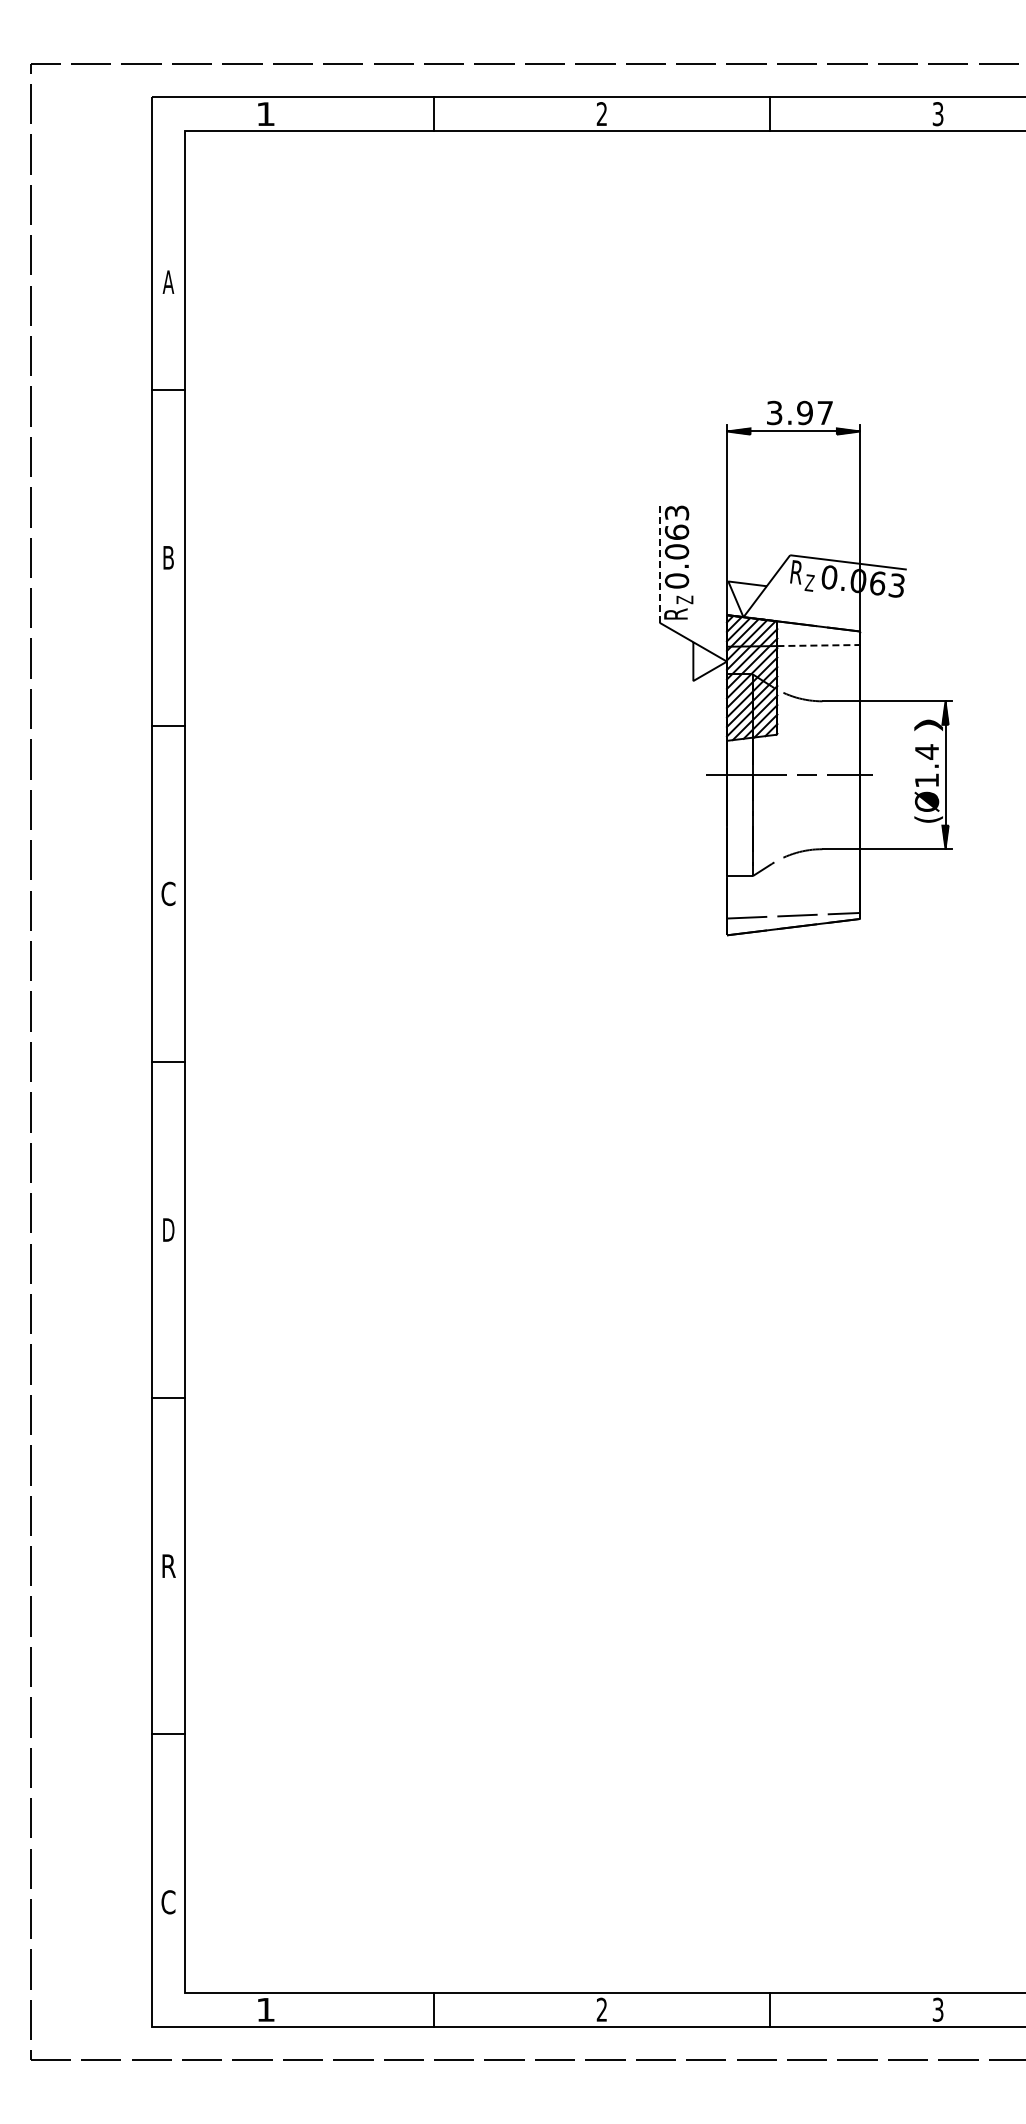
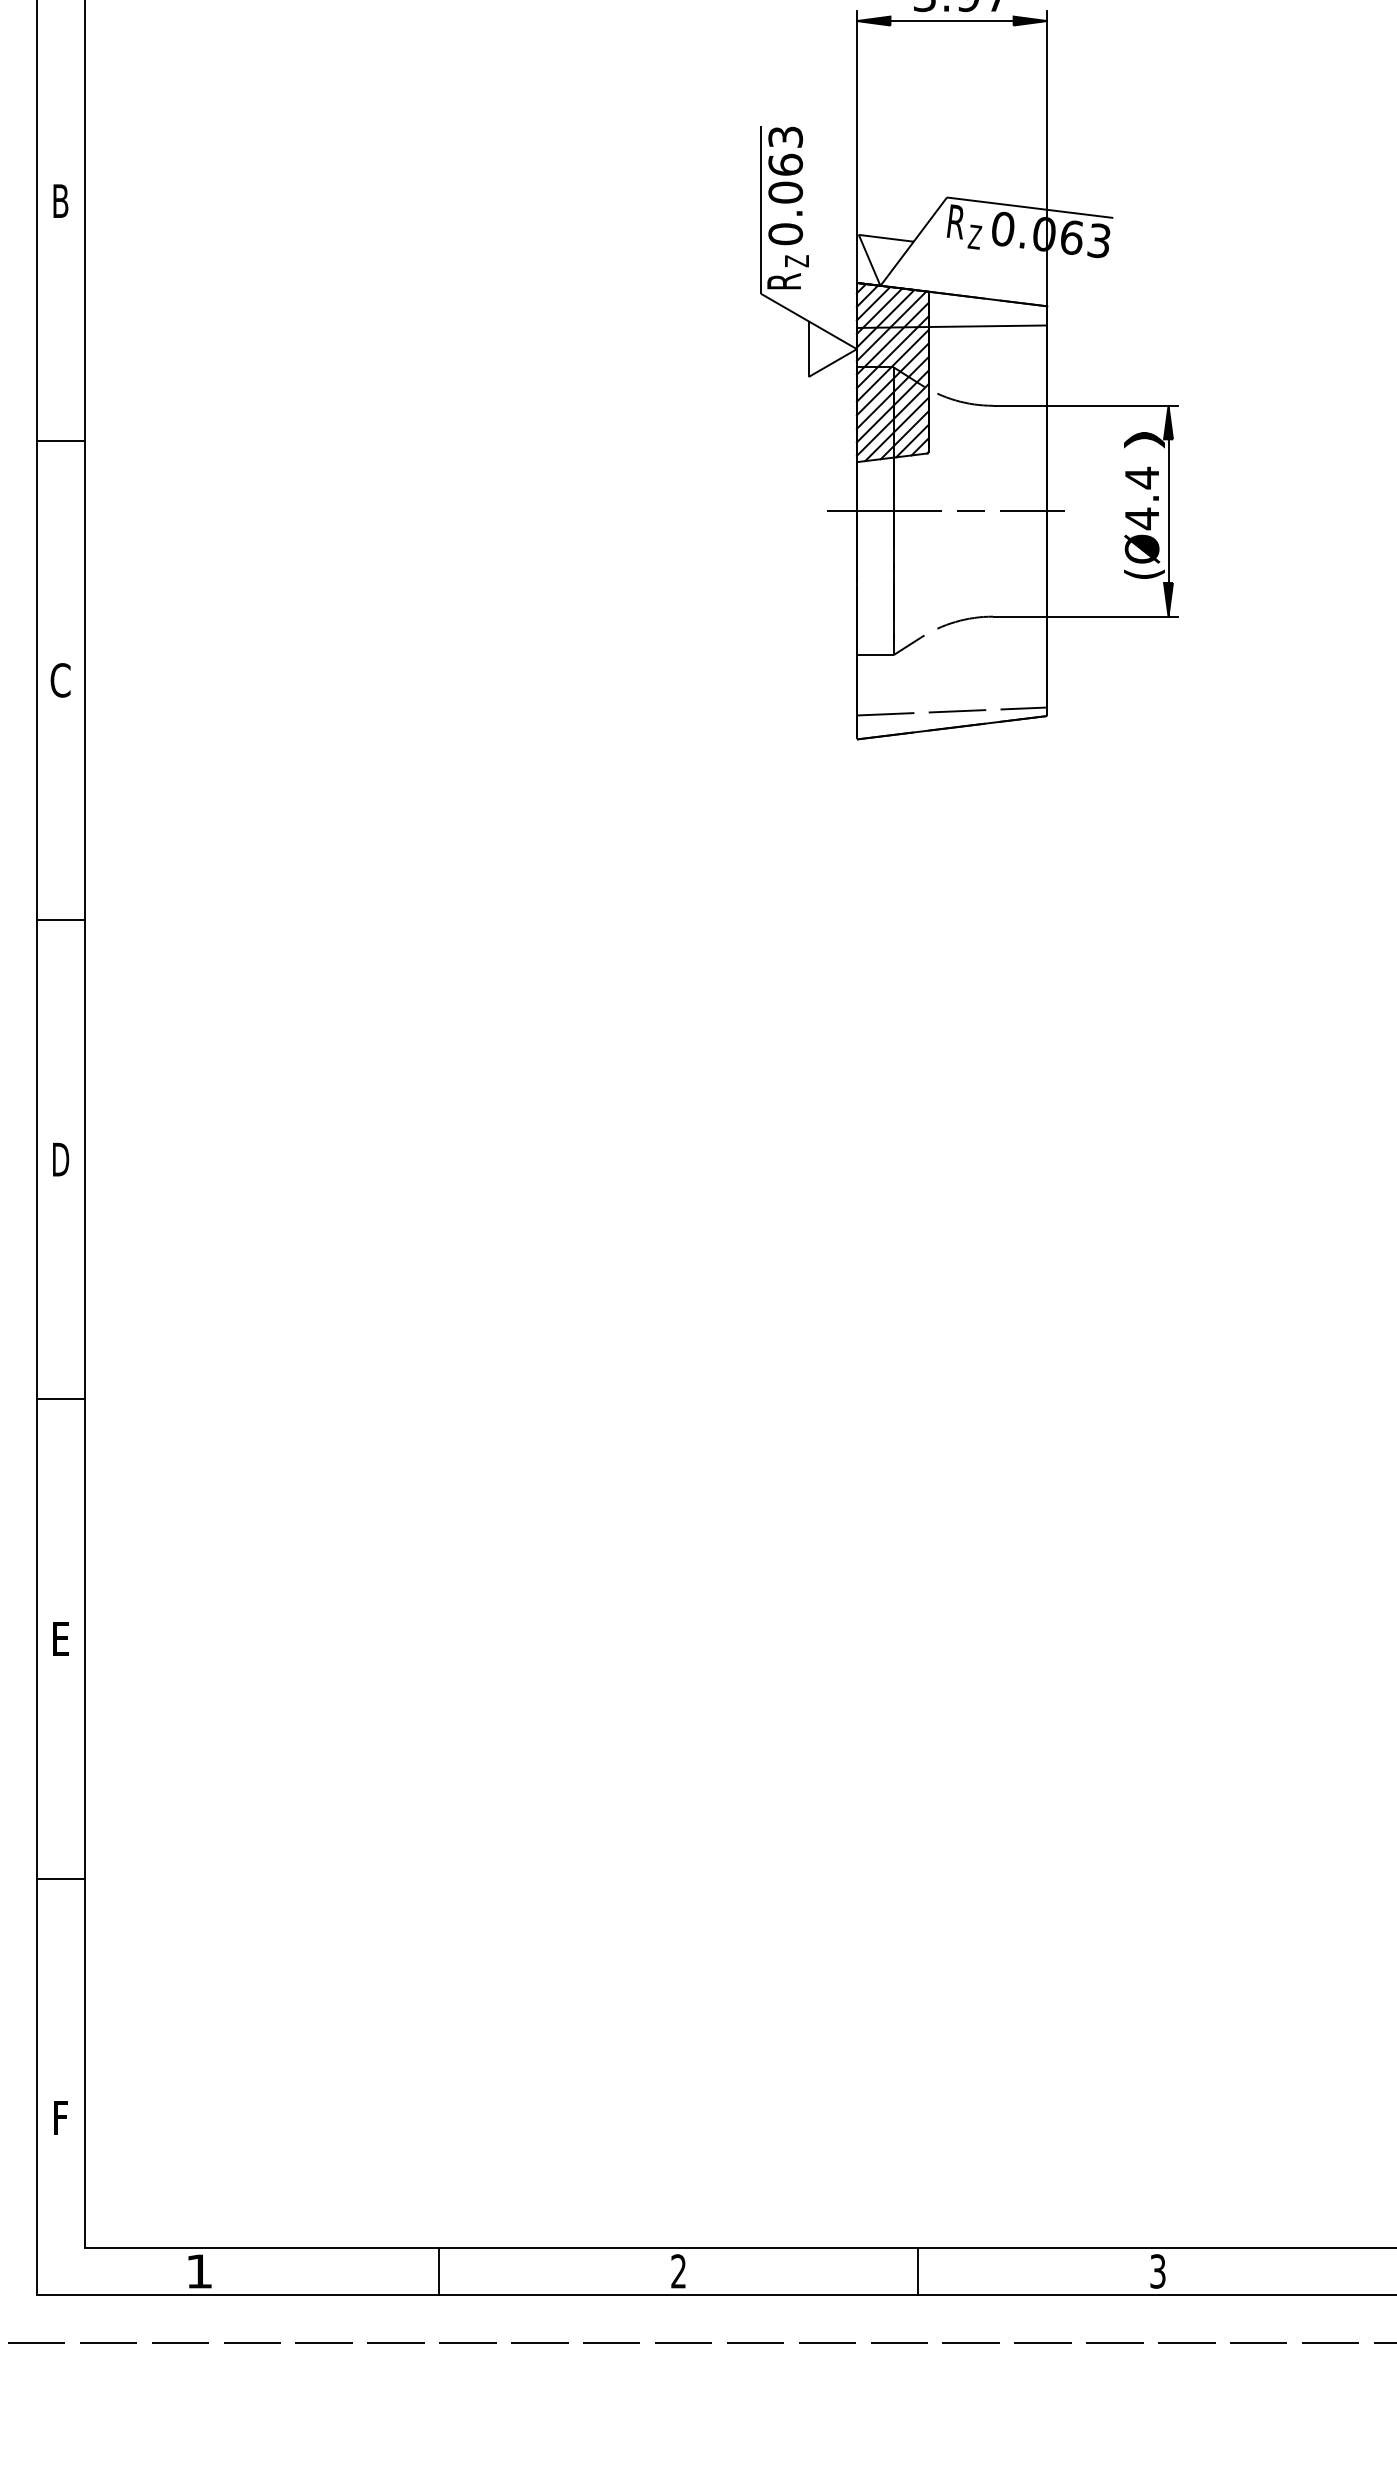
line: (659, 564) -> (760, 210), dashed -> solid
line: (818, 645) -> (987, 326), dashed -> solid
text: (926, 780) -> (1141, 518), (Ø1.4 -> (Ø4.4
text: (168, 1565) -> (60, 1637), R -> E
text: (168, 1902) -> (60, 2118), C -> F

